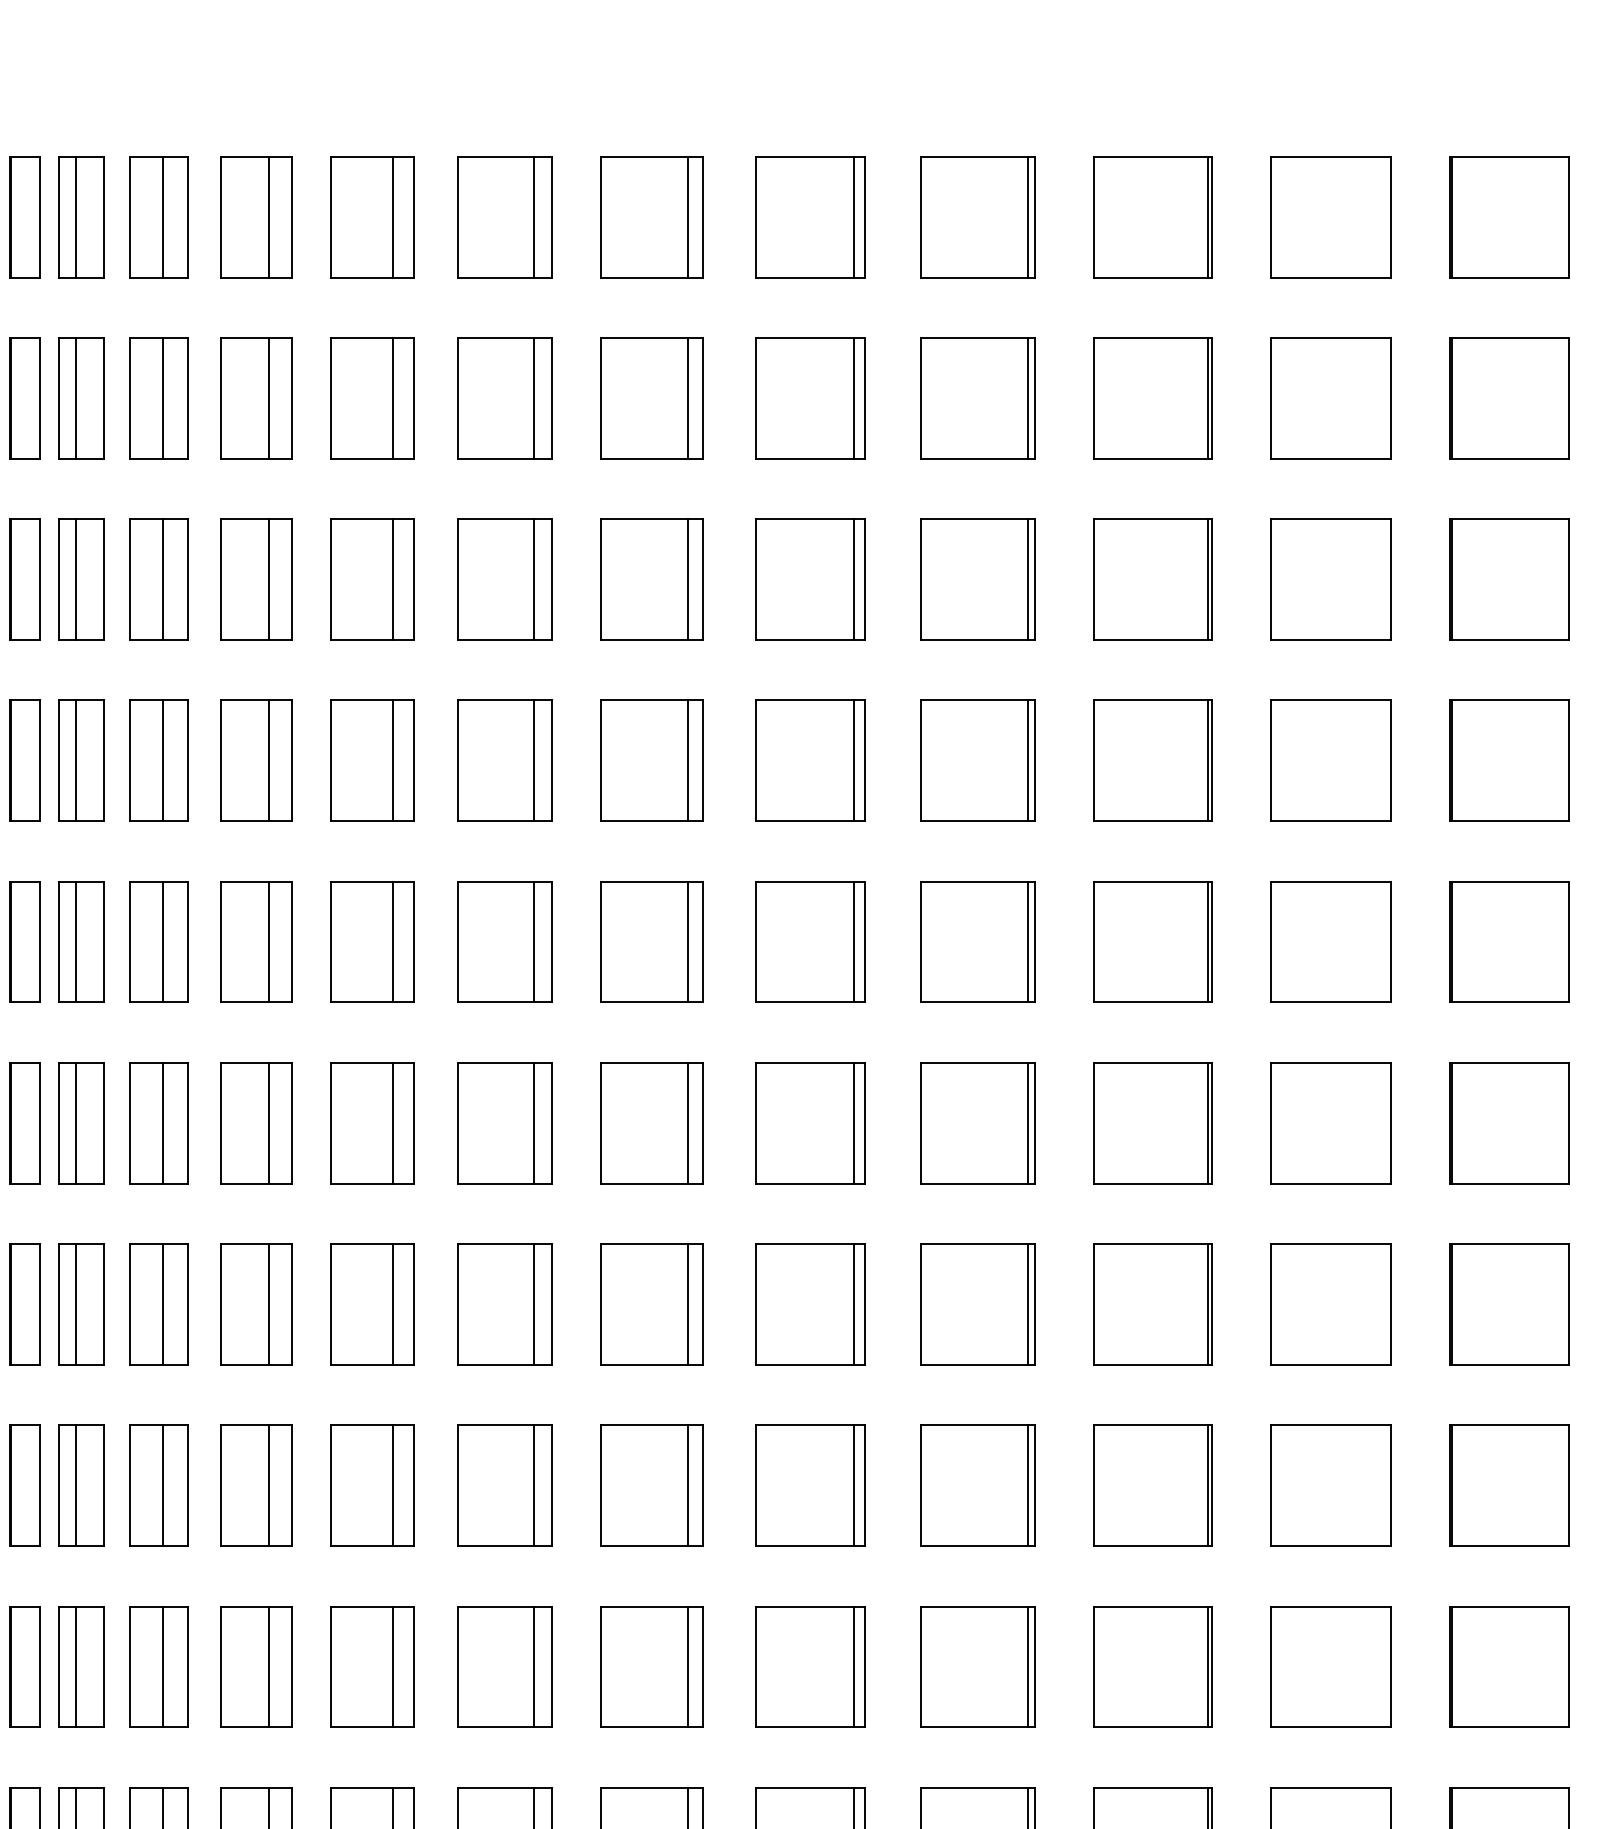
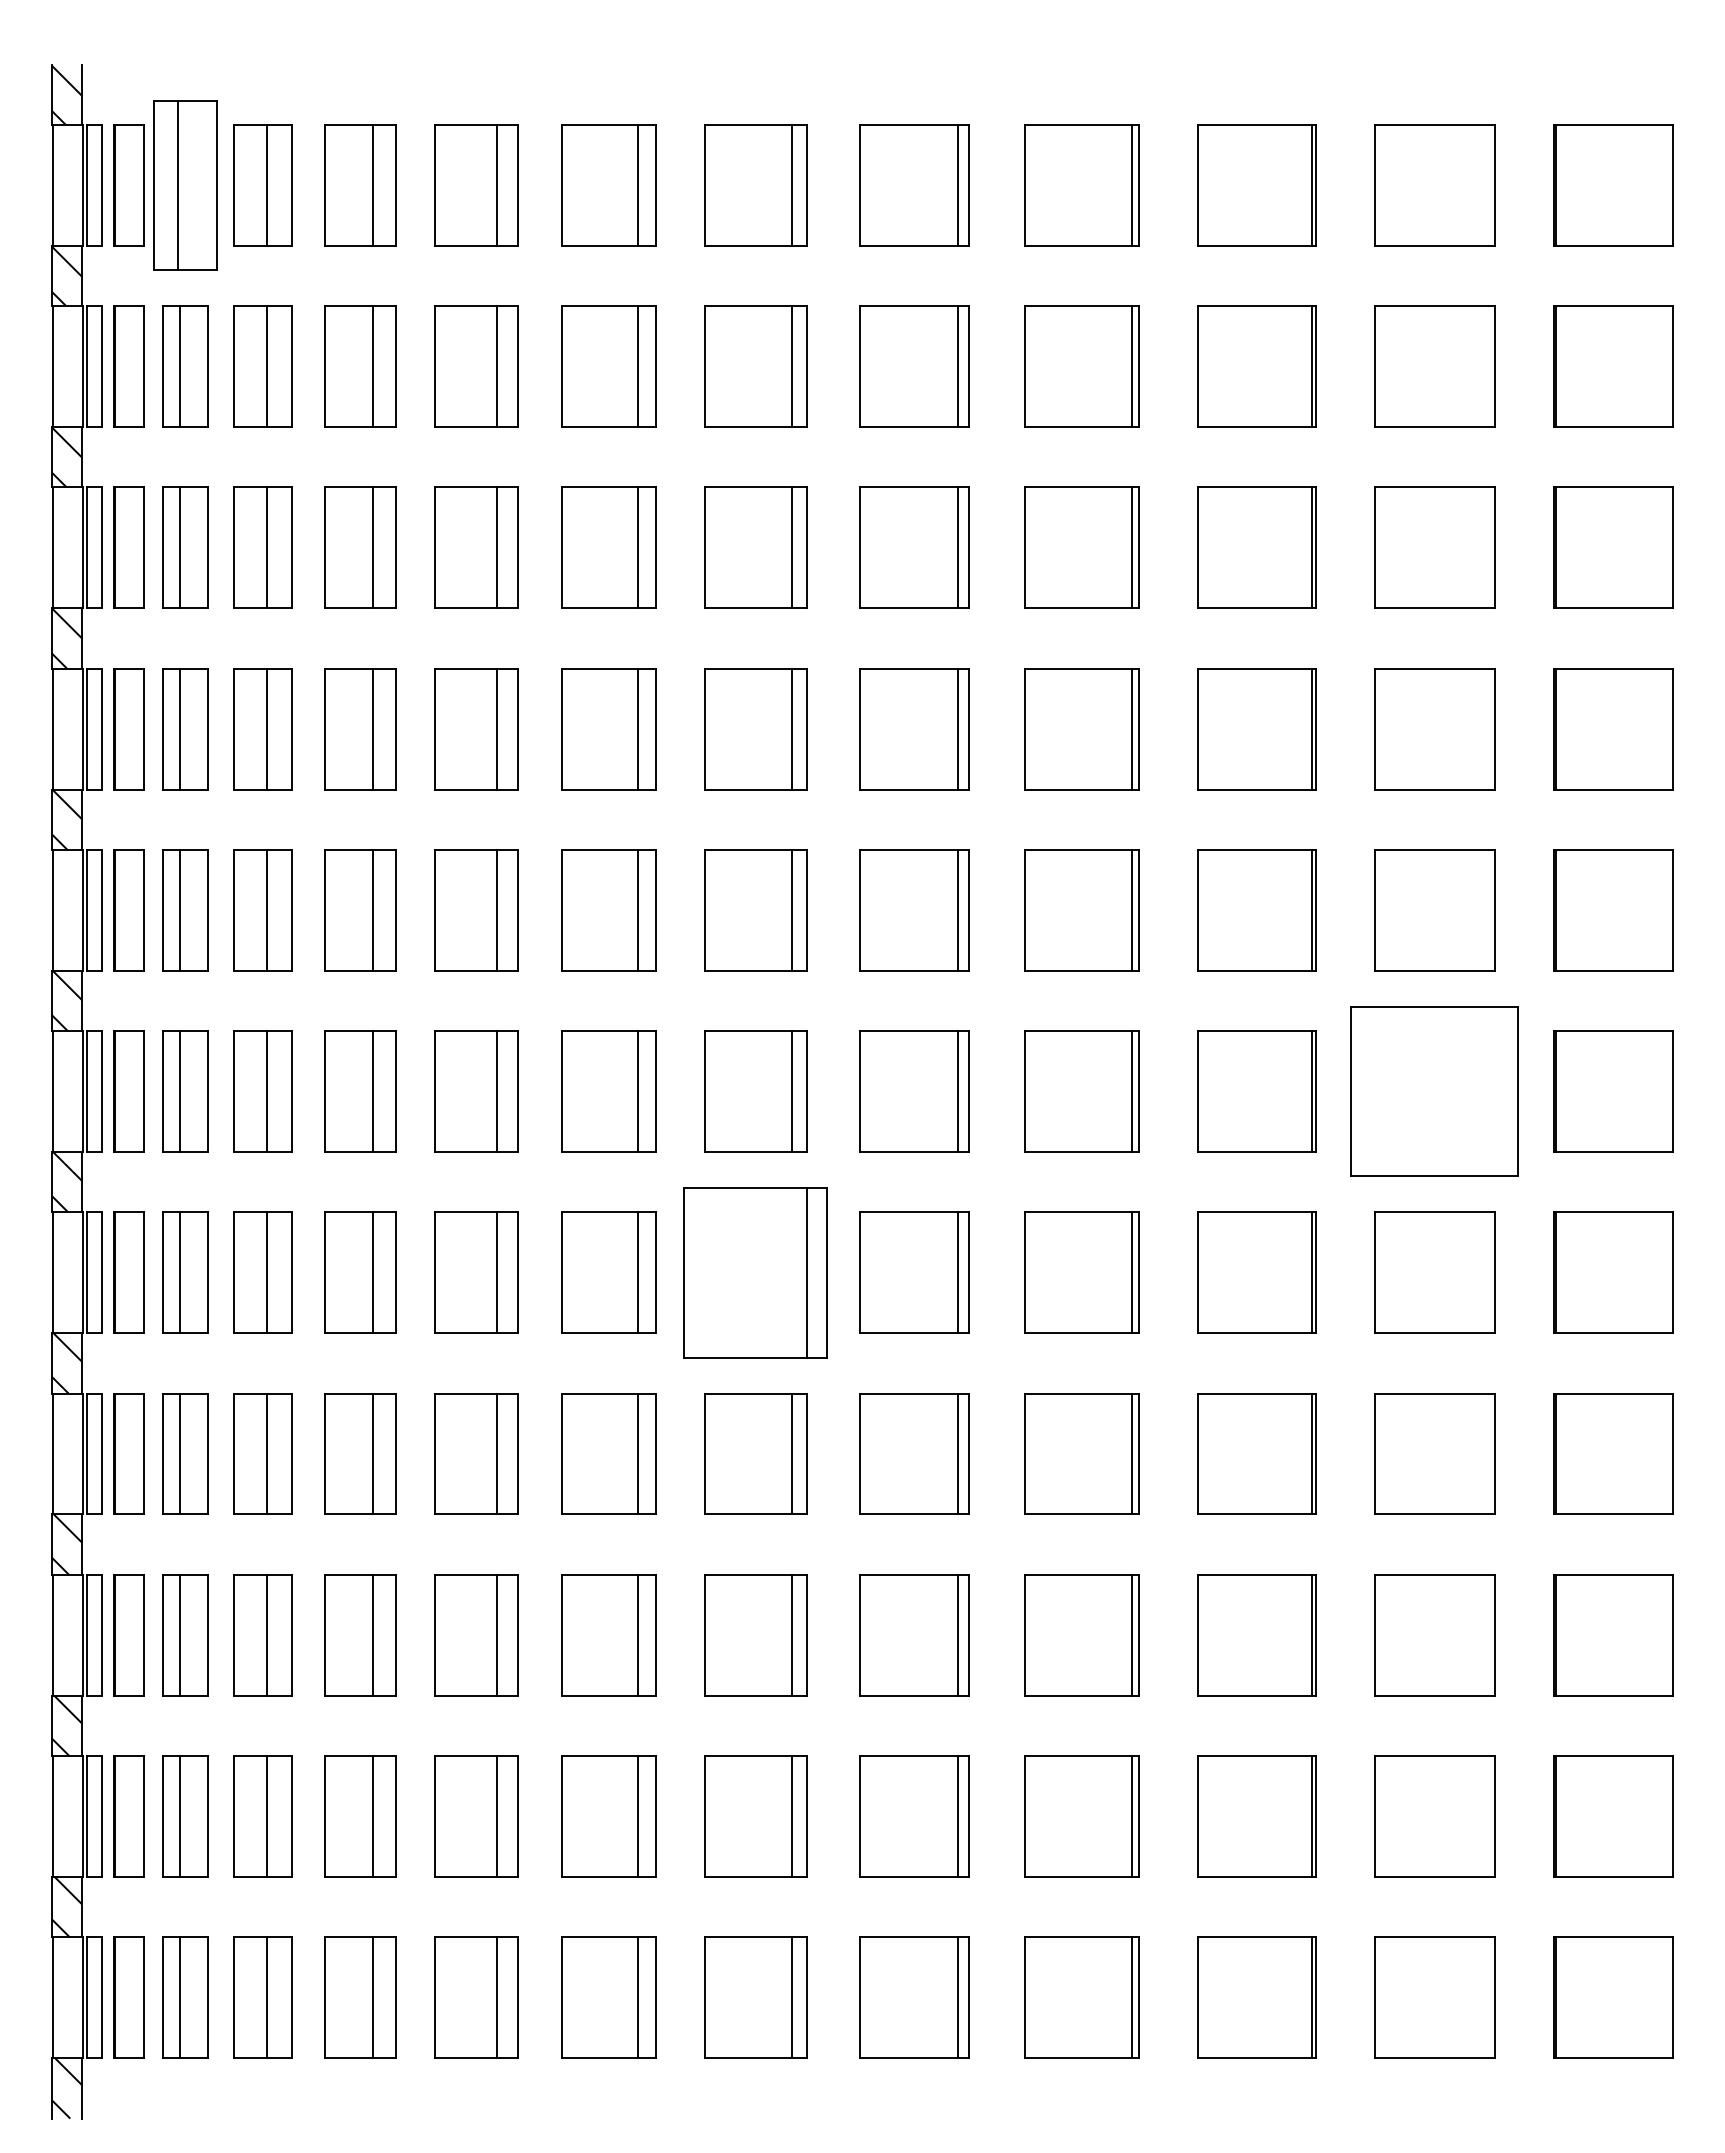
part: (81, 217) -> (185, 185), size x1.4
part: (1330, 1123) -> (1434, 1091), size x1.4
part: (651, 1304) -> (755, 1272), size x1.4

